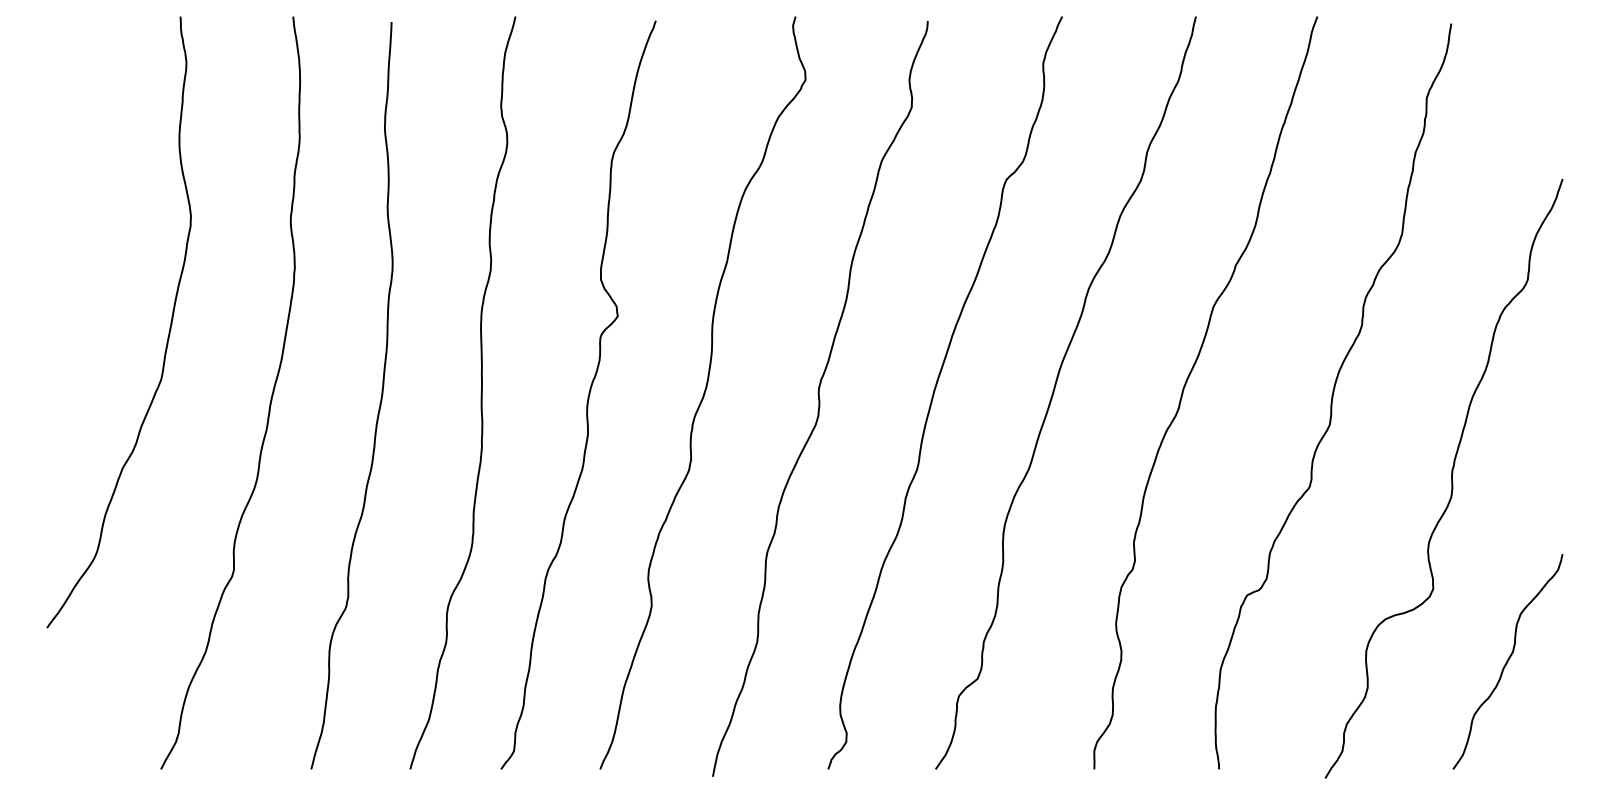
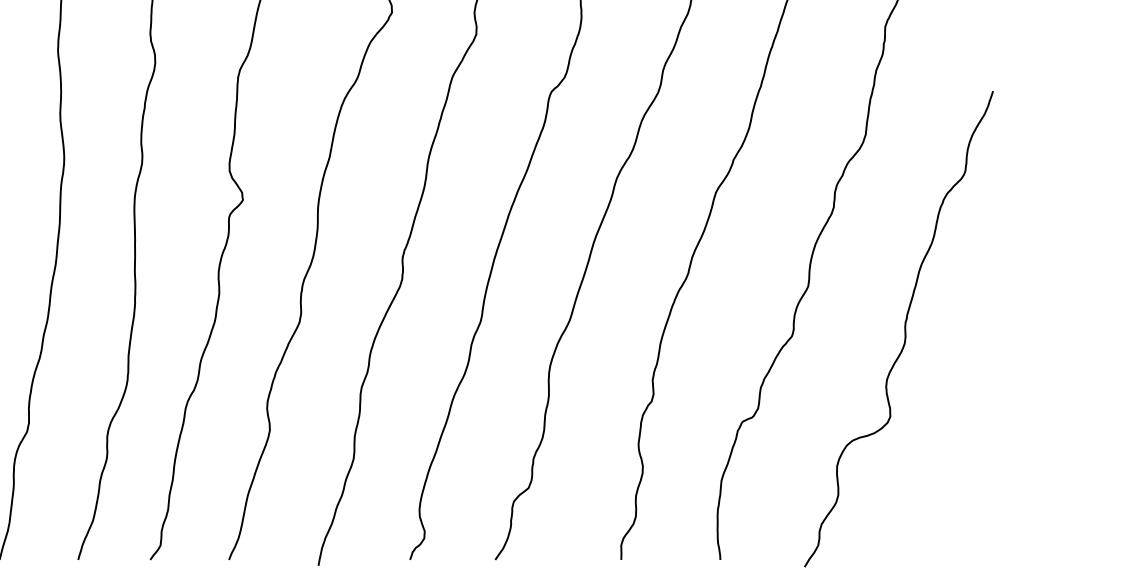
curve: (1507, 661) -> (949, 474), removed

